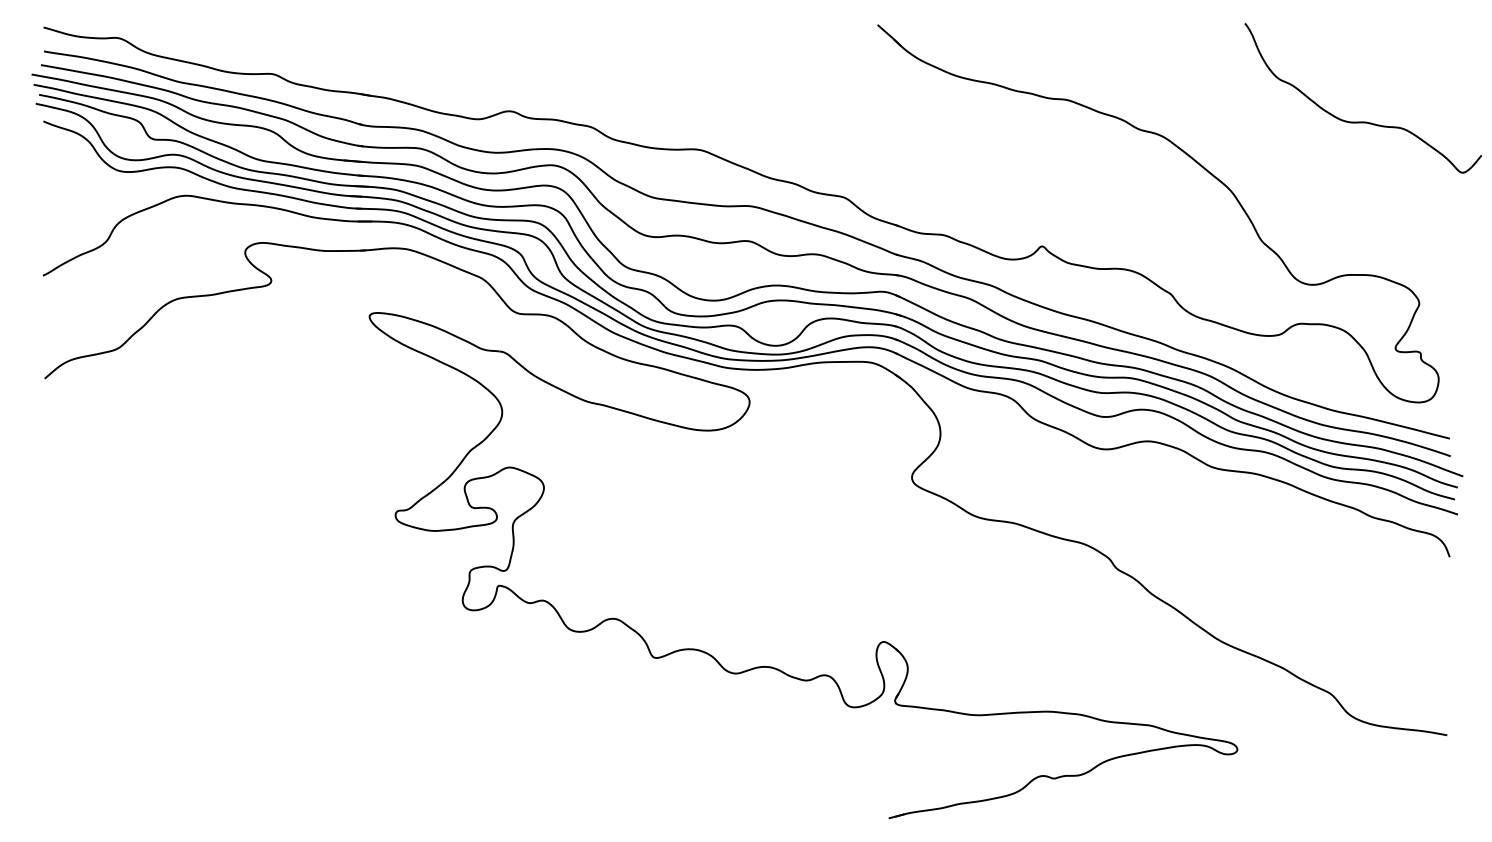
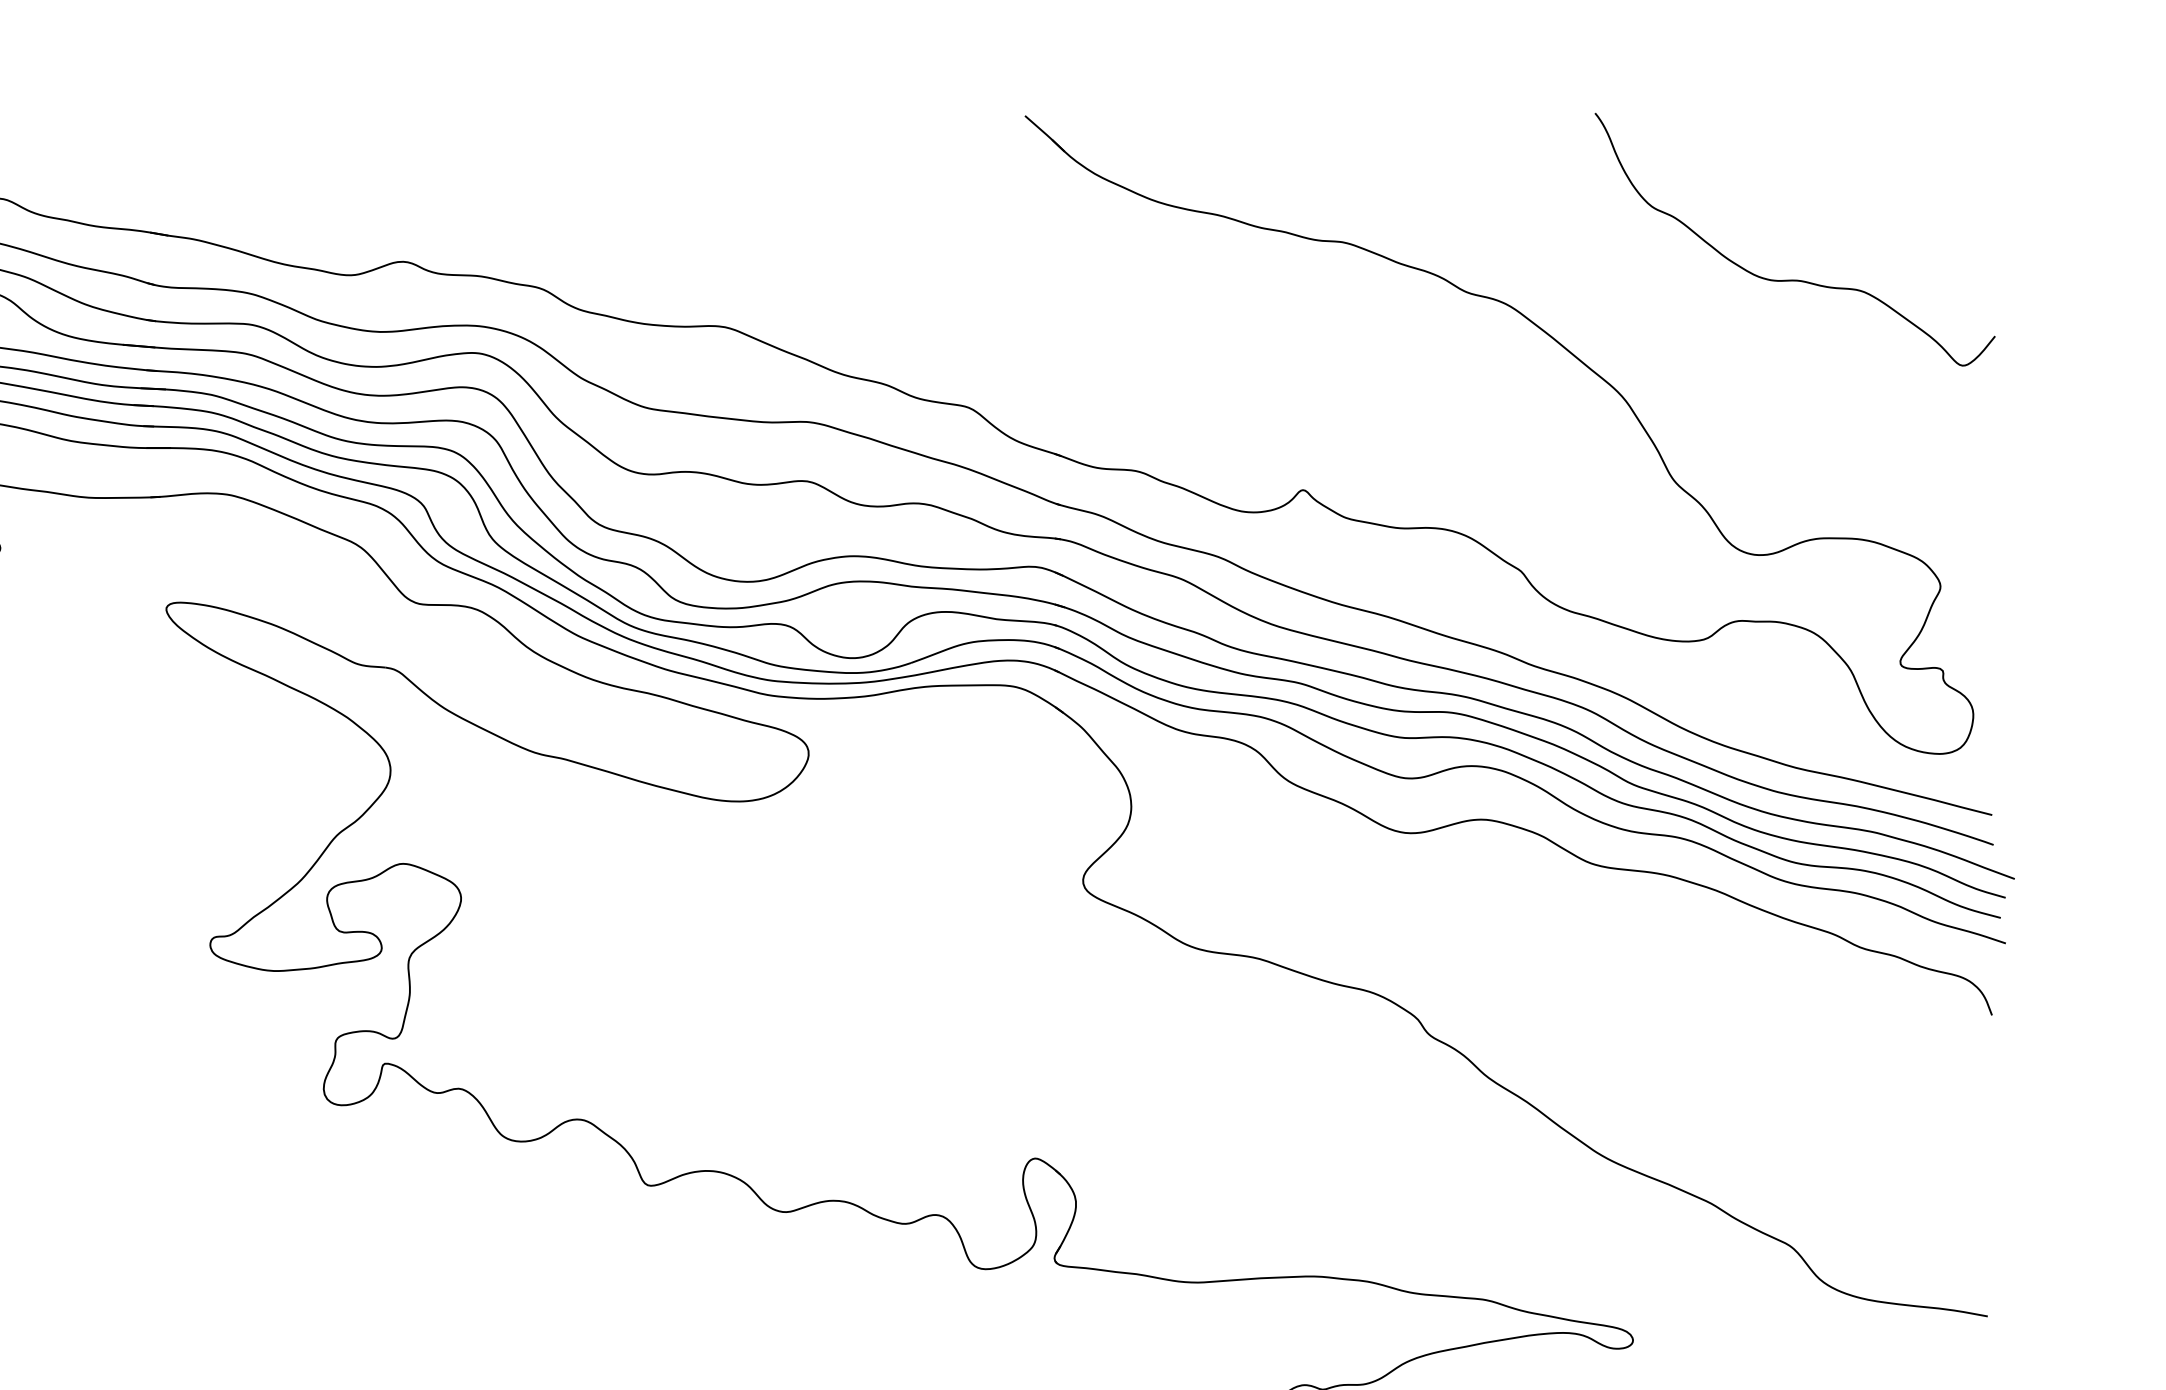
curve: (1362, 121) -> (1793, 279), moved

